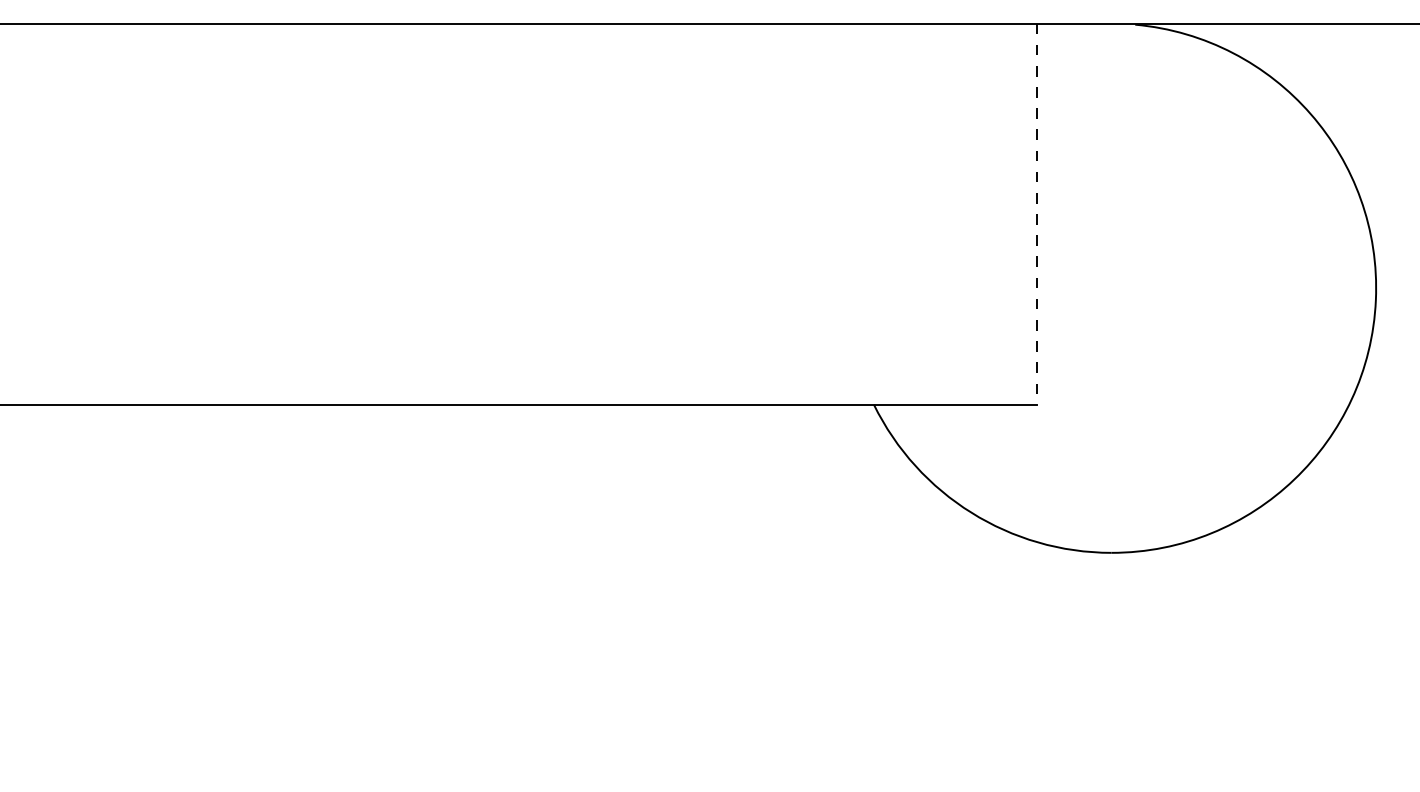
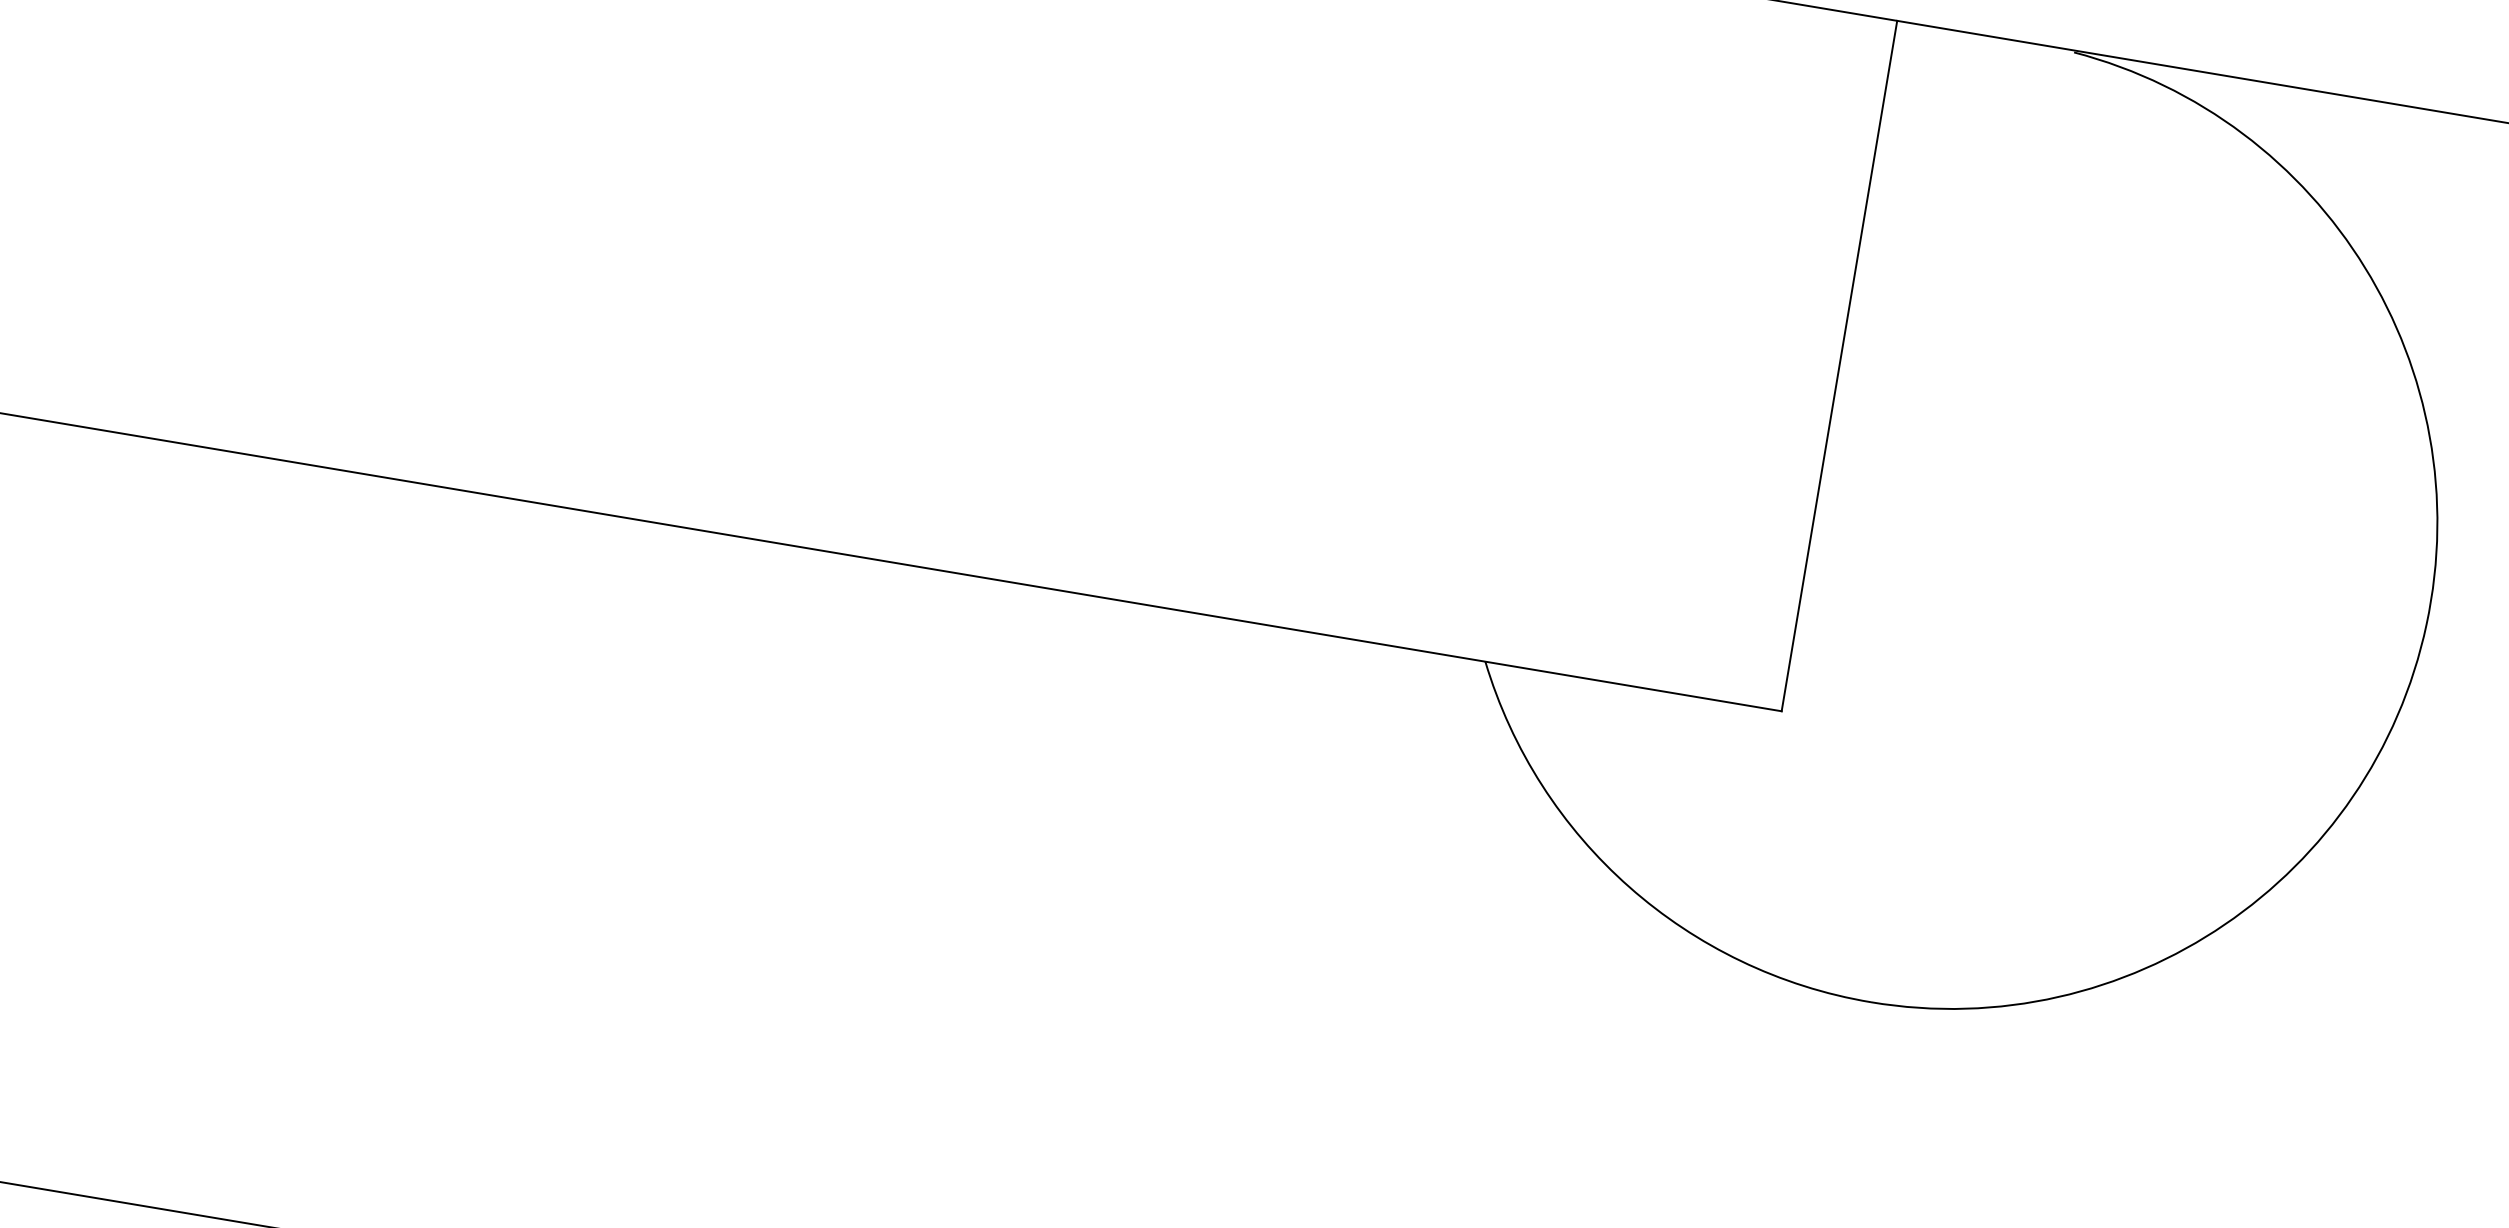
line: (1037, 214) -> (1839, 366), dashed -> solid

